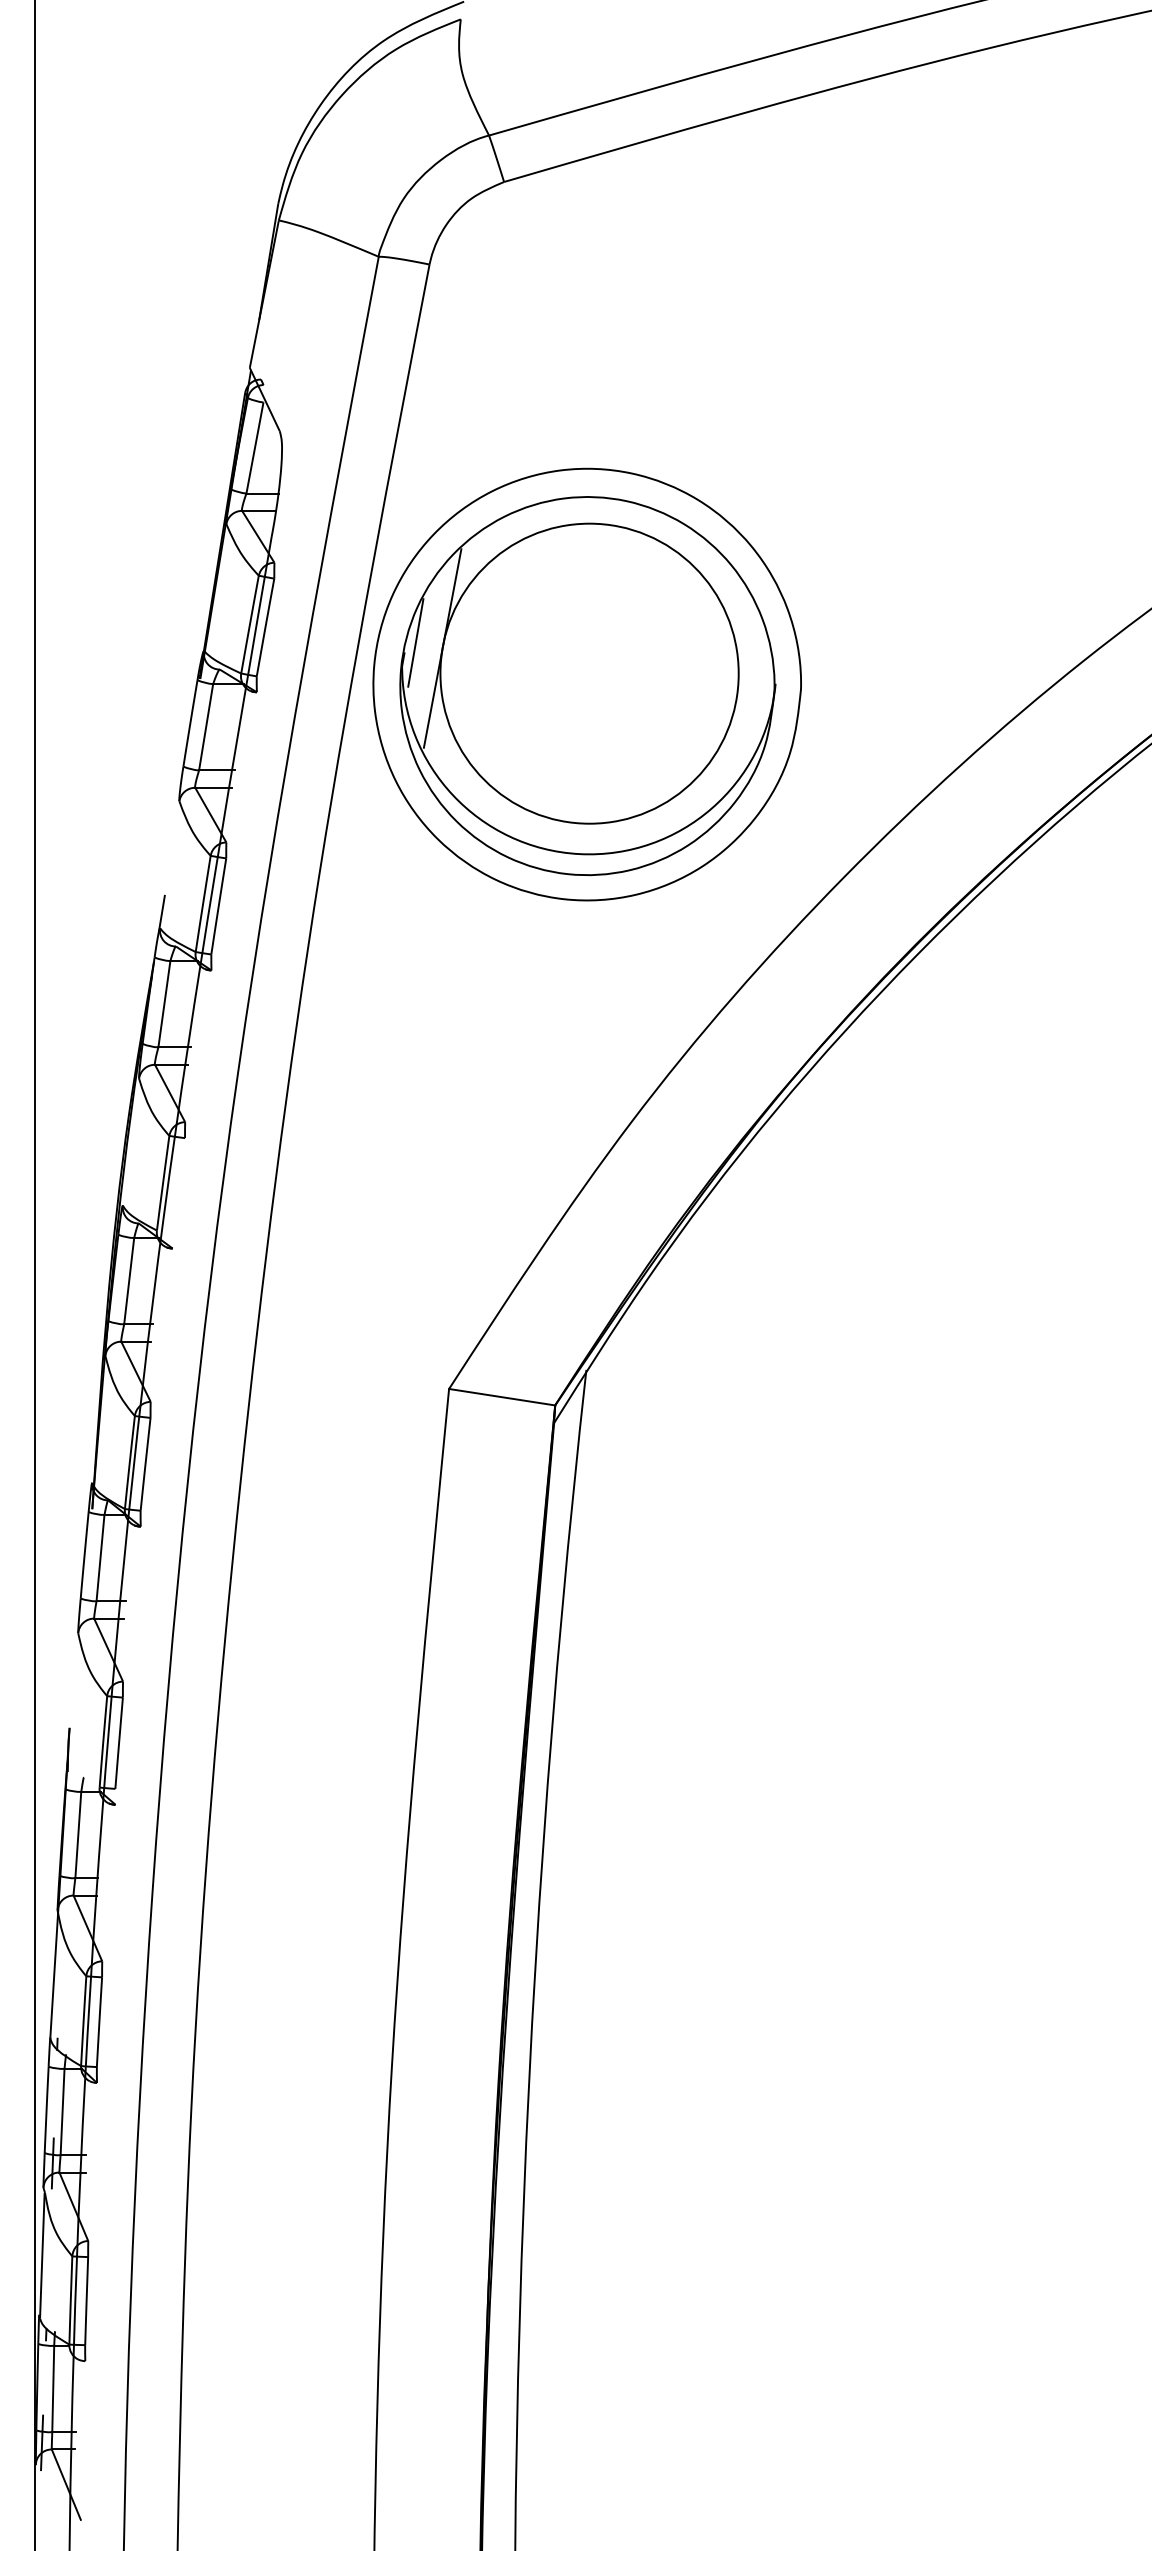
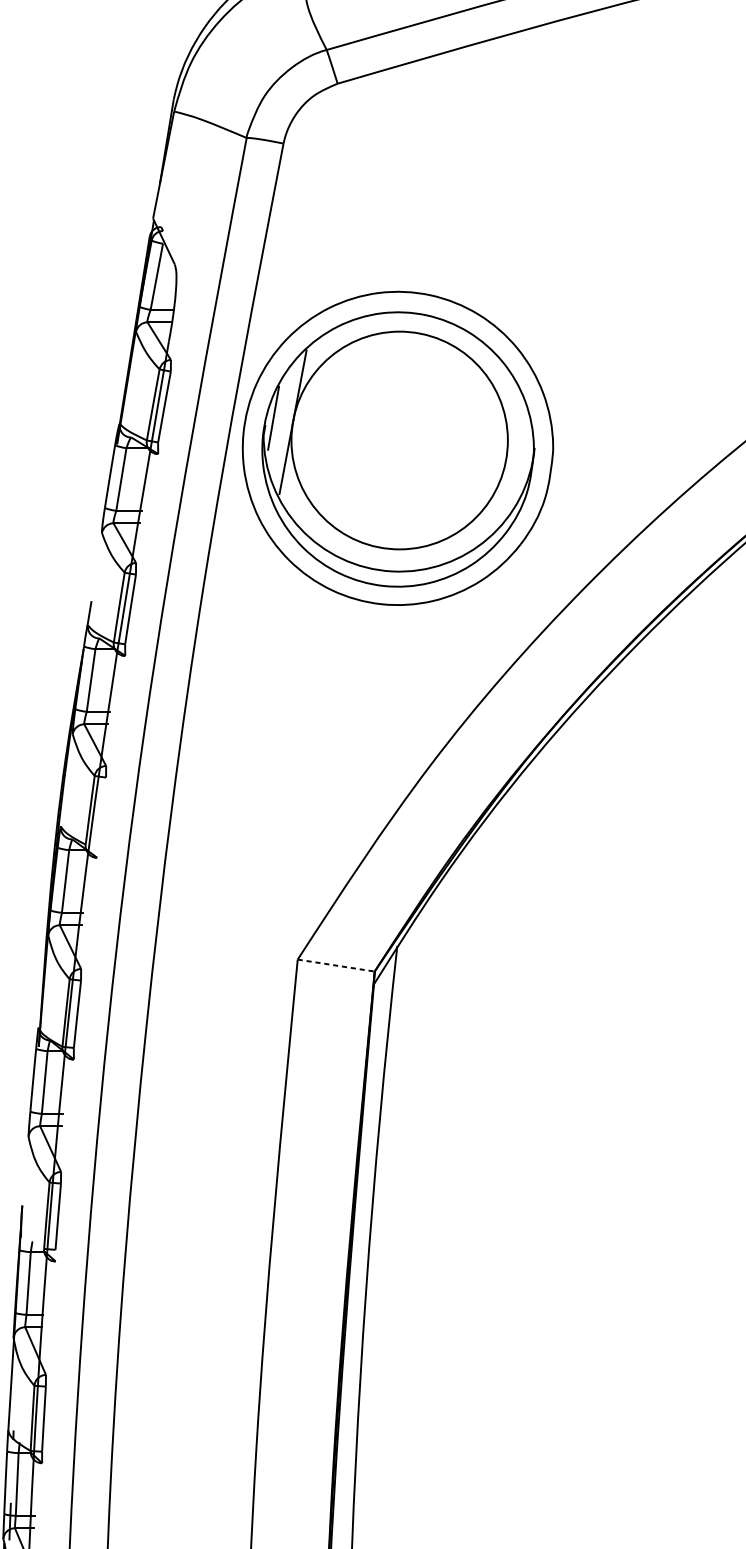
line: (502, 1397) -> (336, 965), solid -> dashed

